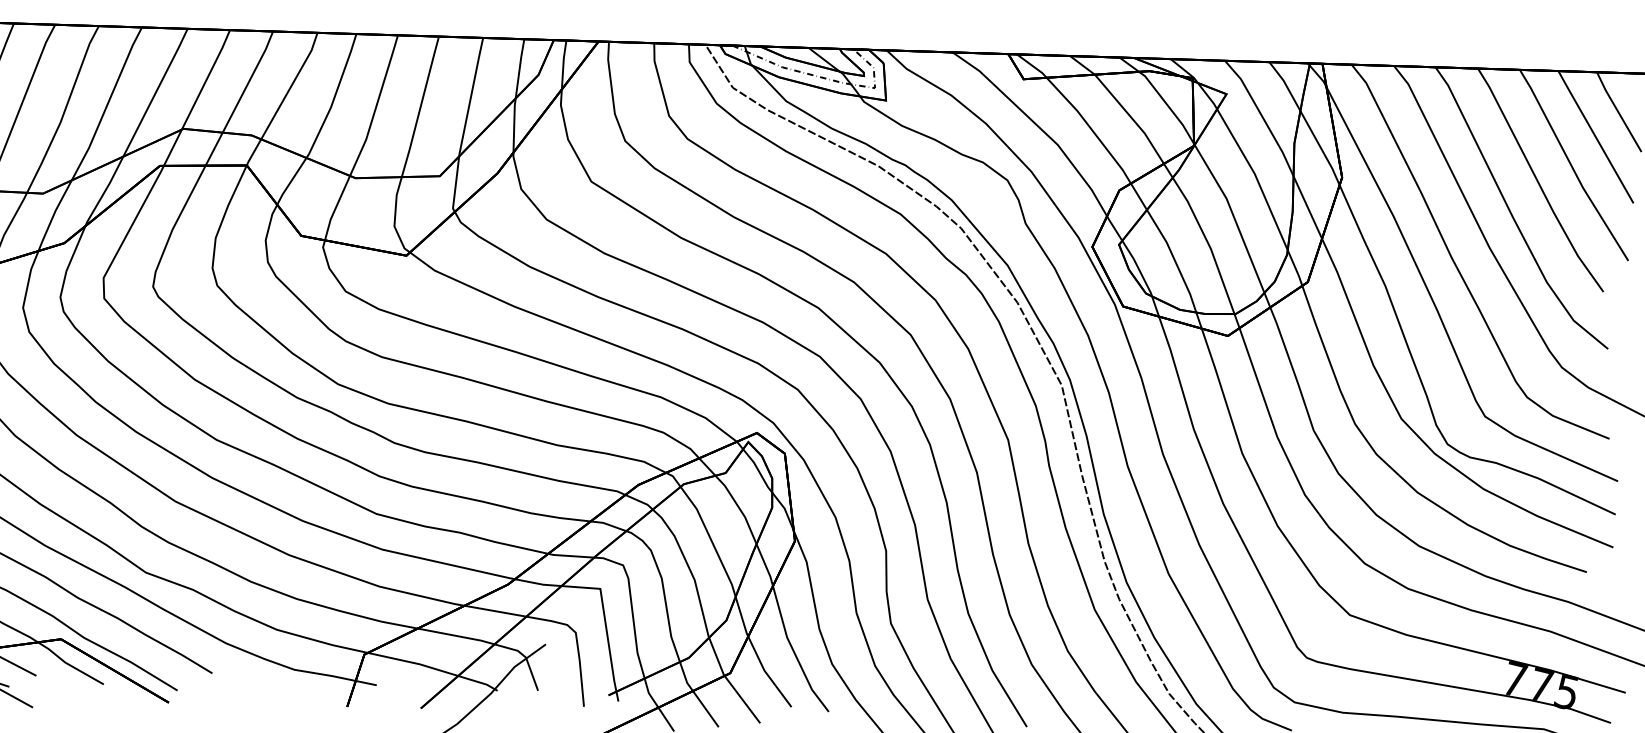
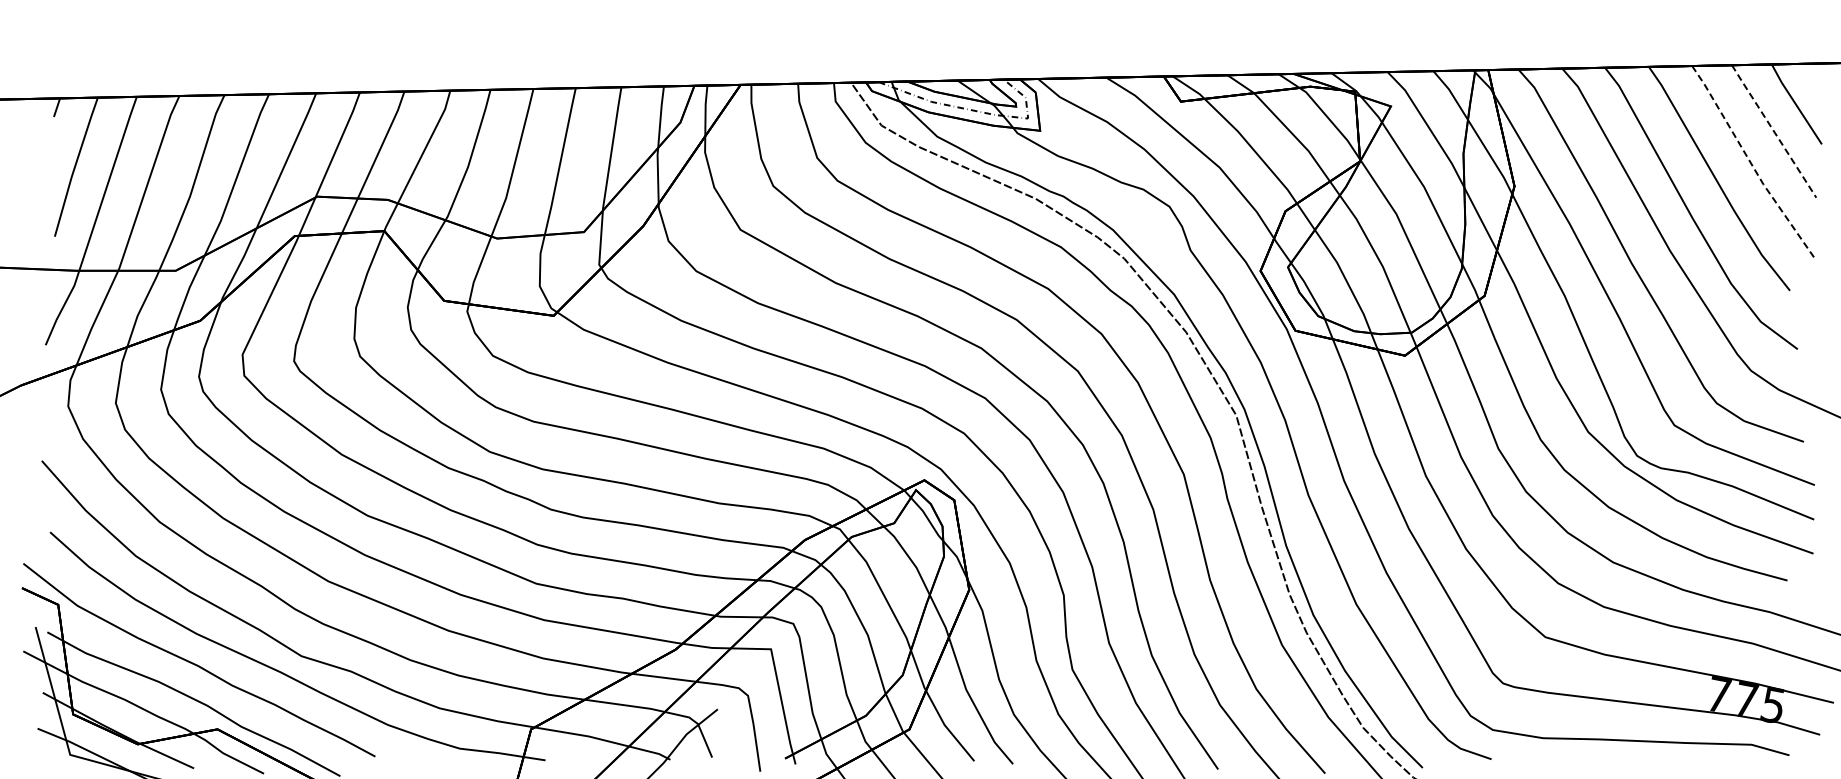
line: (1595, 137) -> (1773, 131), solid -> dashed
line: (1571, 167) -> (1750, 163), solid -> dashed

